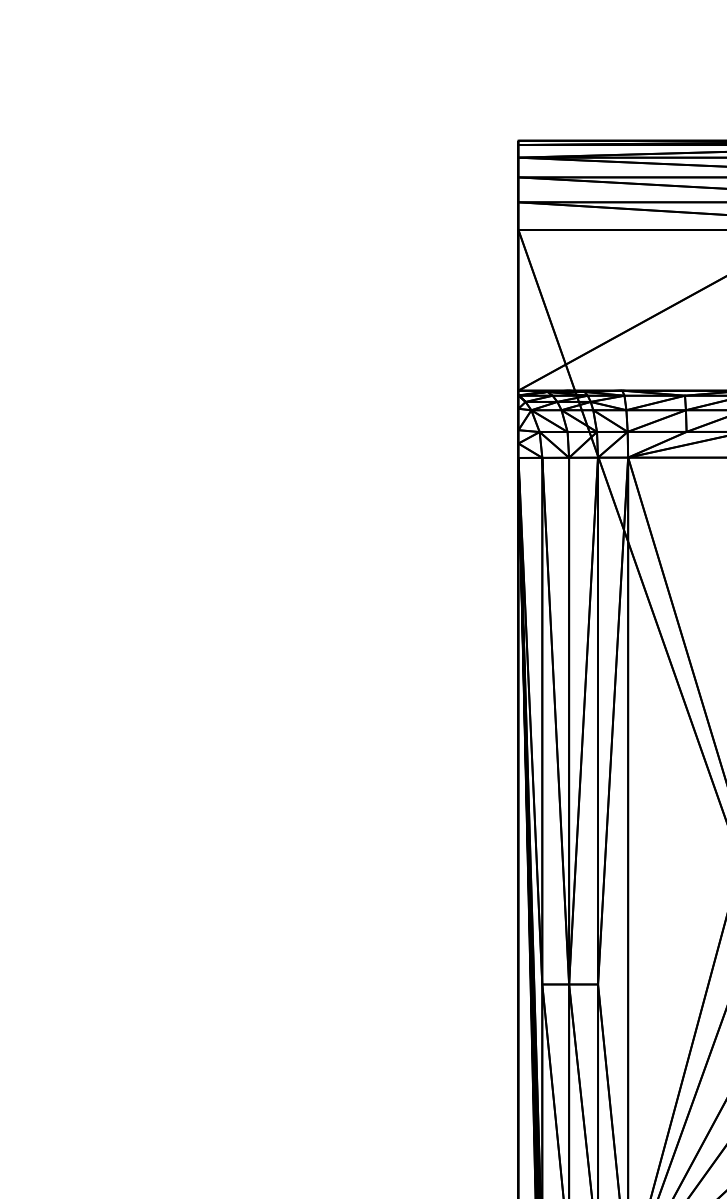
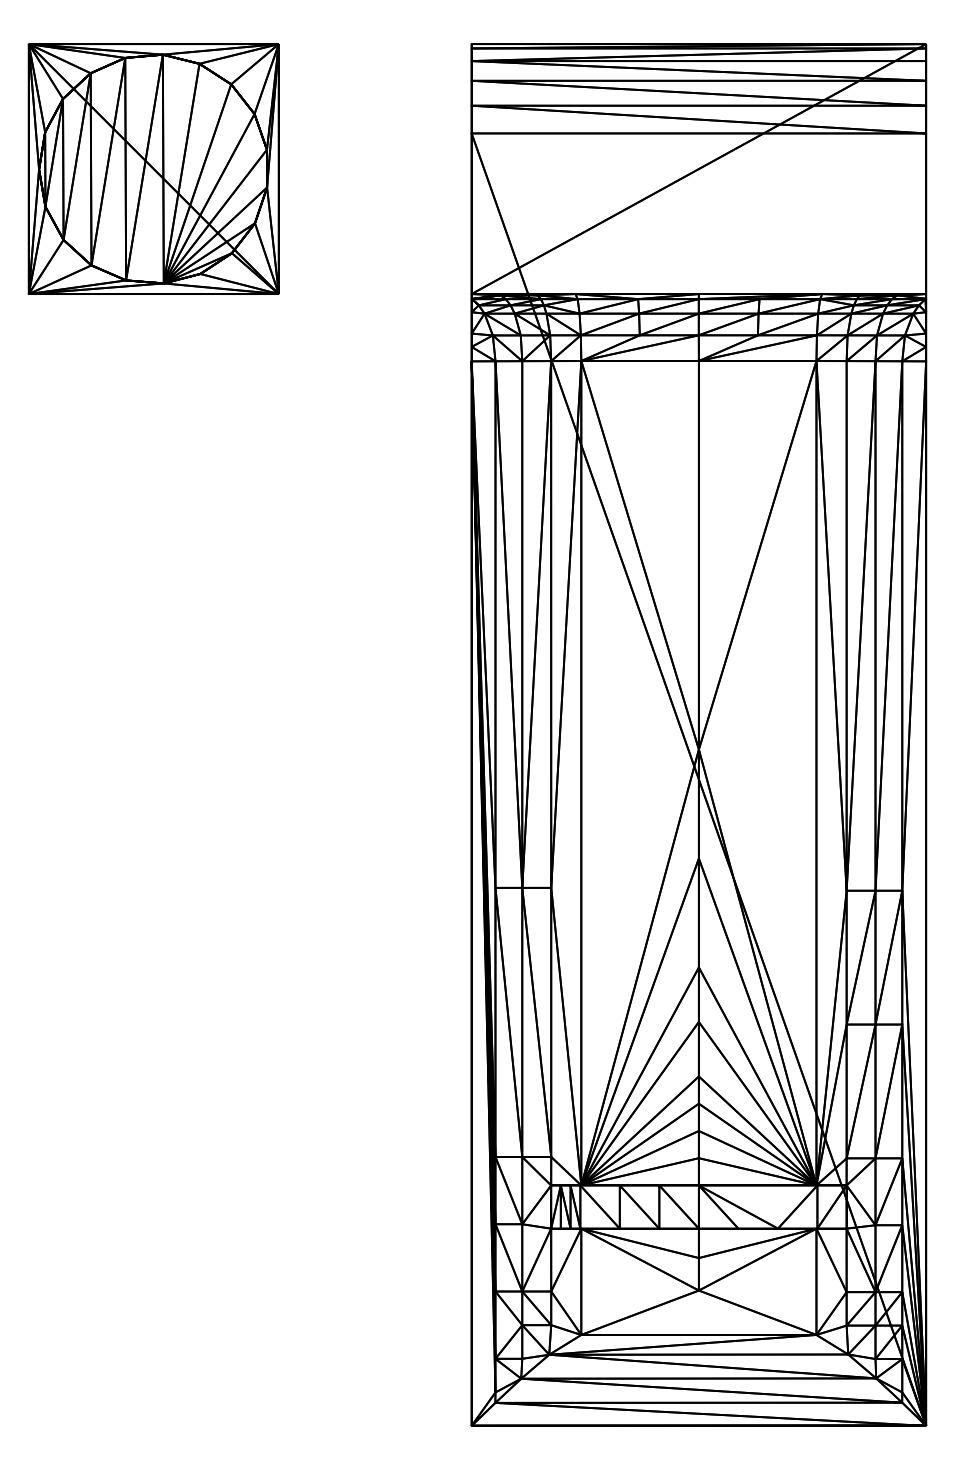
part: (200, 265) -> (153, 168), added

